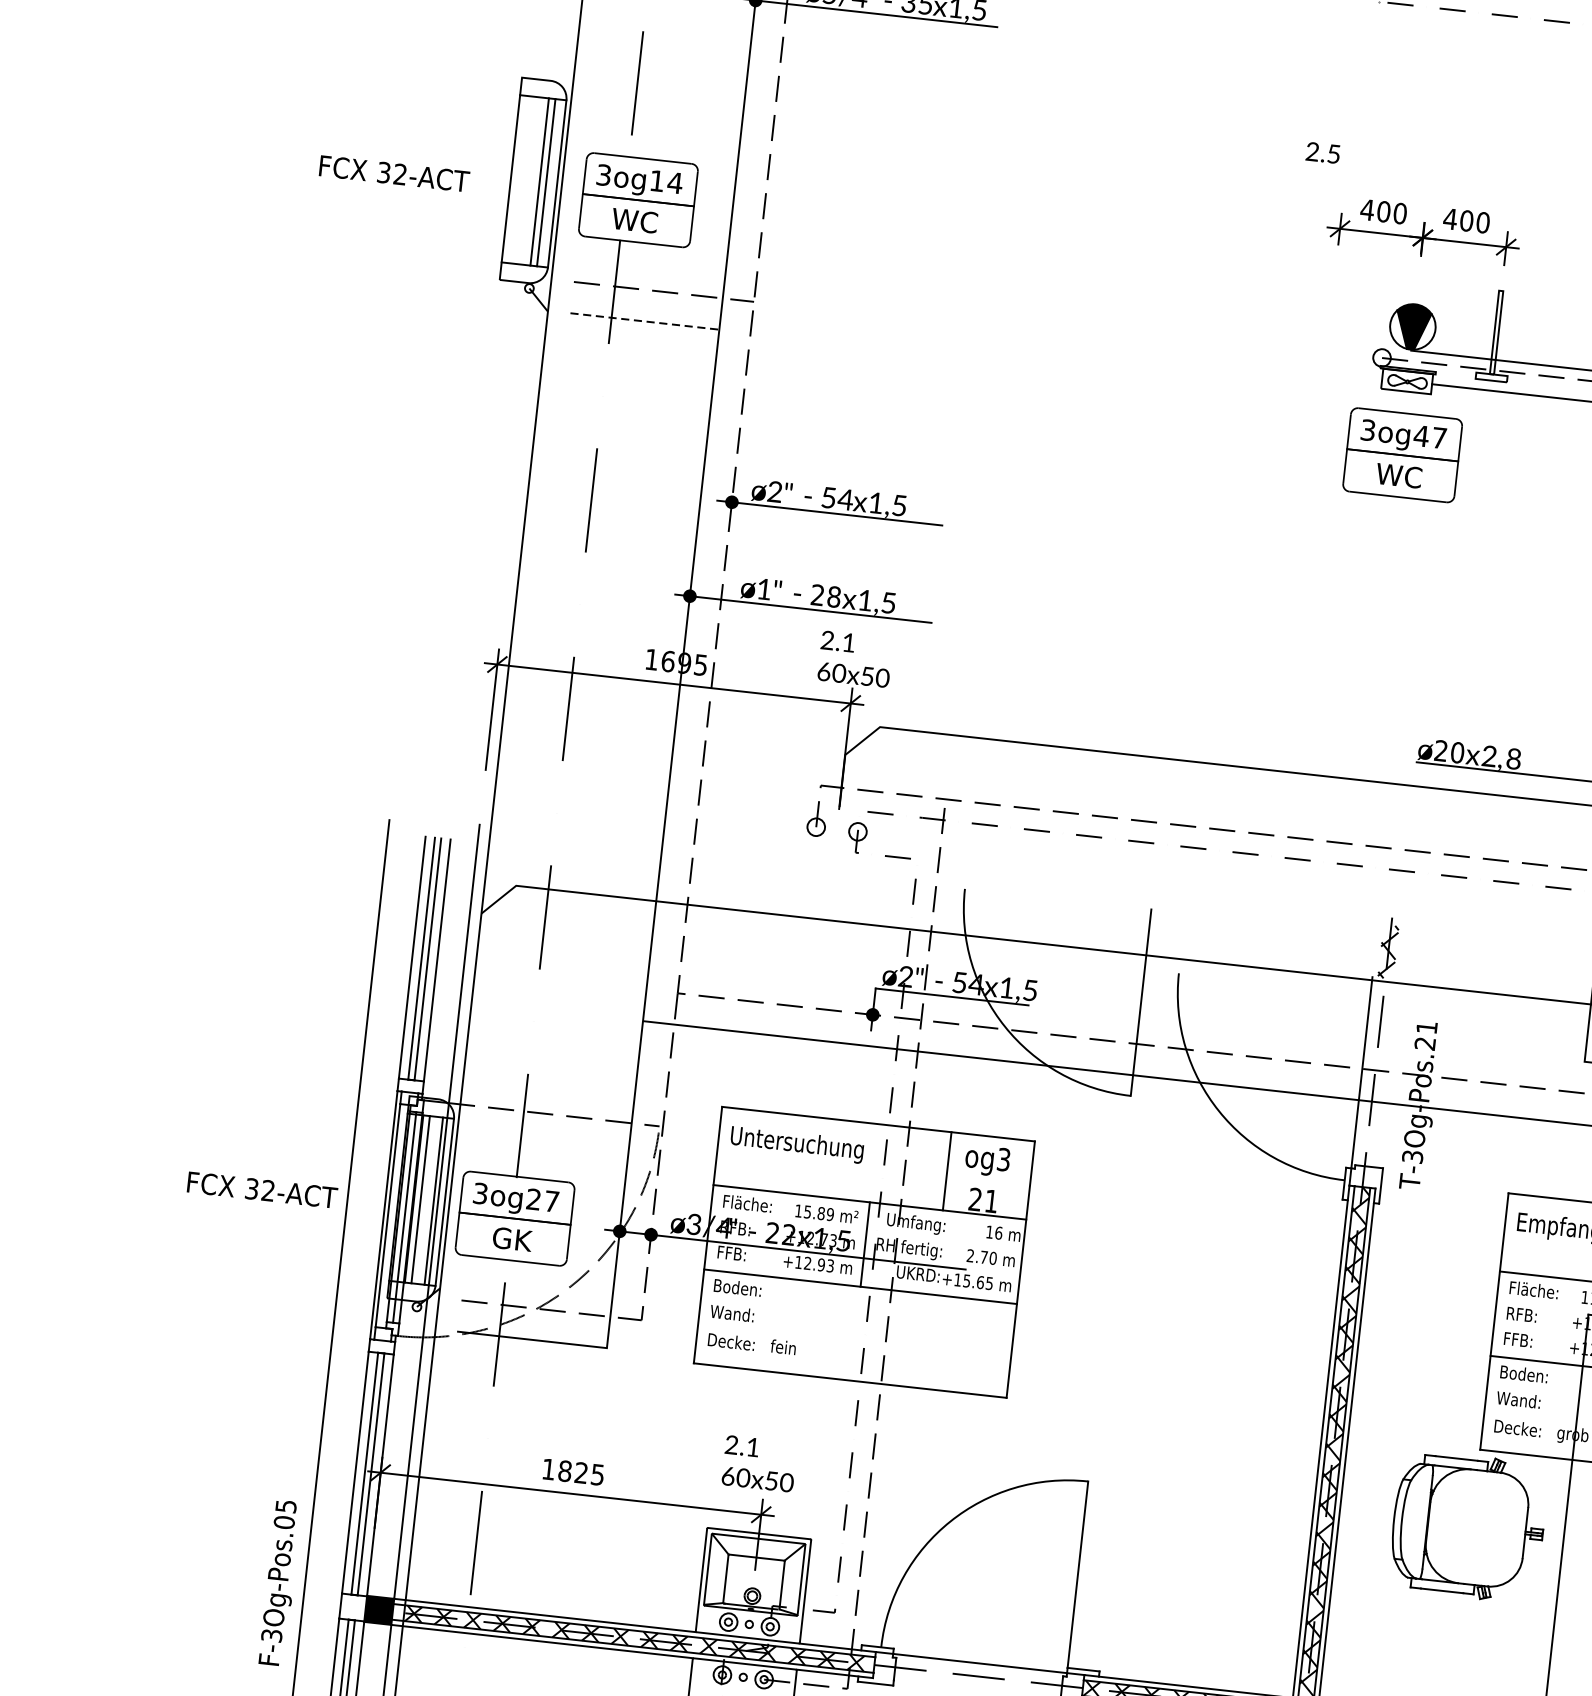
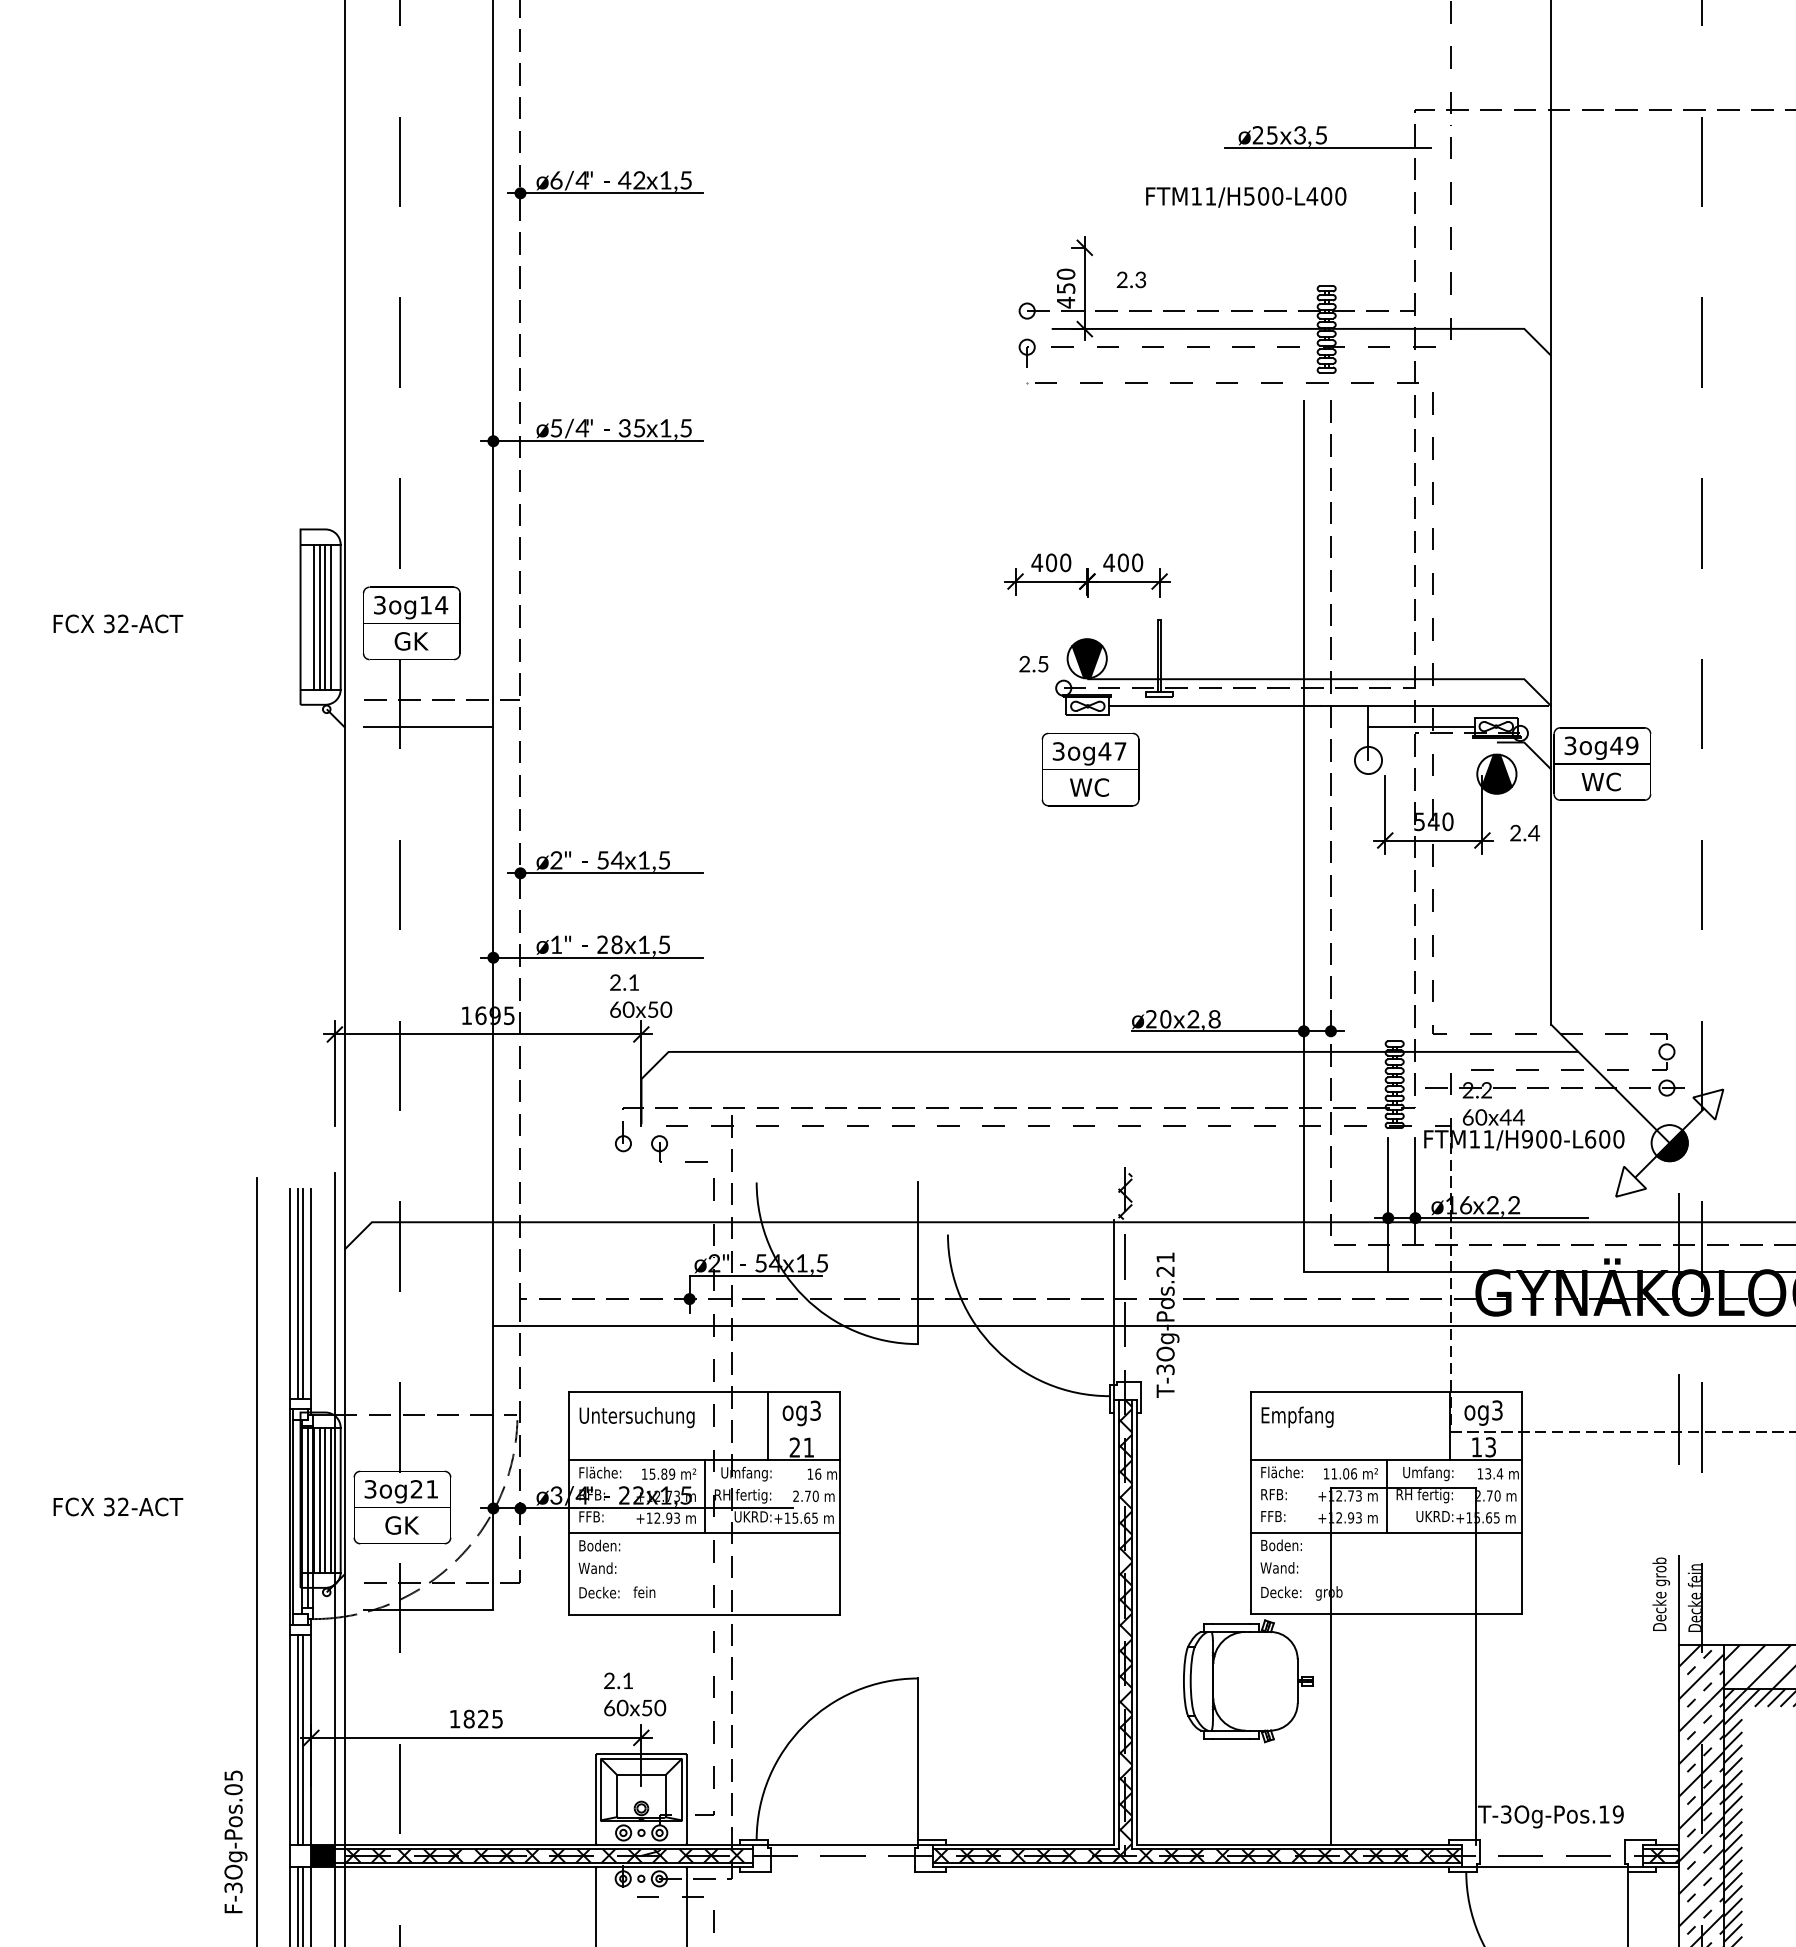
text: (1322, 153) -> (1033, 664), moved
text: (394, 173) -> (118, 623), moved
line: (527, 179) -> (314, 616), added
line: (532, 180) -> (319, 616), added
text: (634, 220) -> (410, 641), WC -> GK
line: (644, 321) -> (428, 726), dashed -> solid
text: (262, 1189) -> (118, 1506), moved
line: (427, 1199) -> (325, 1499), added
text: (552, 1201) -> (432, 1489), 3og27 -> 3og21

